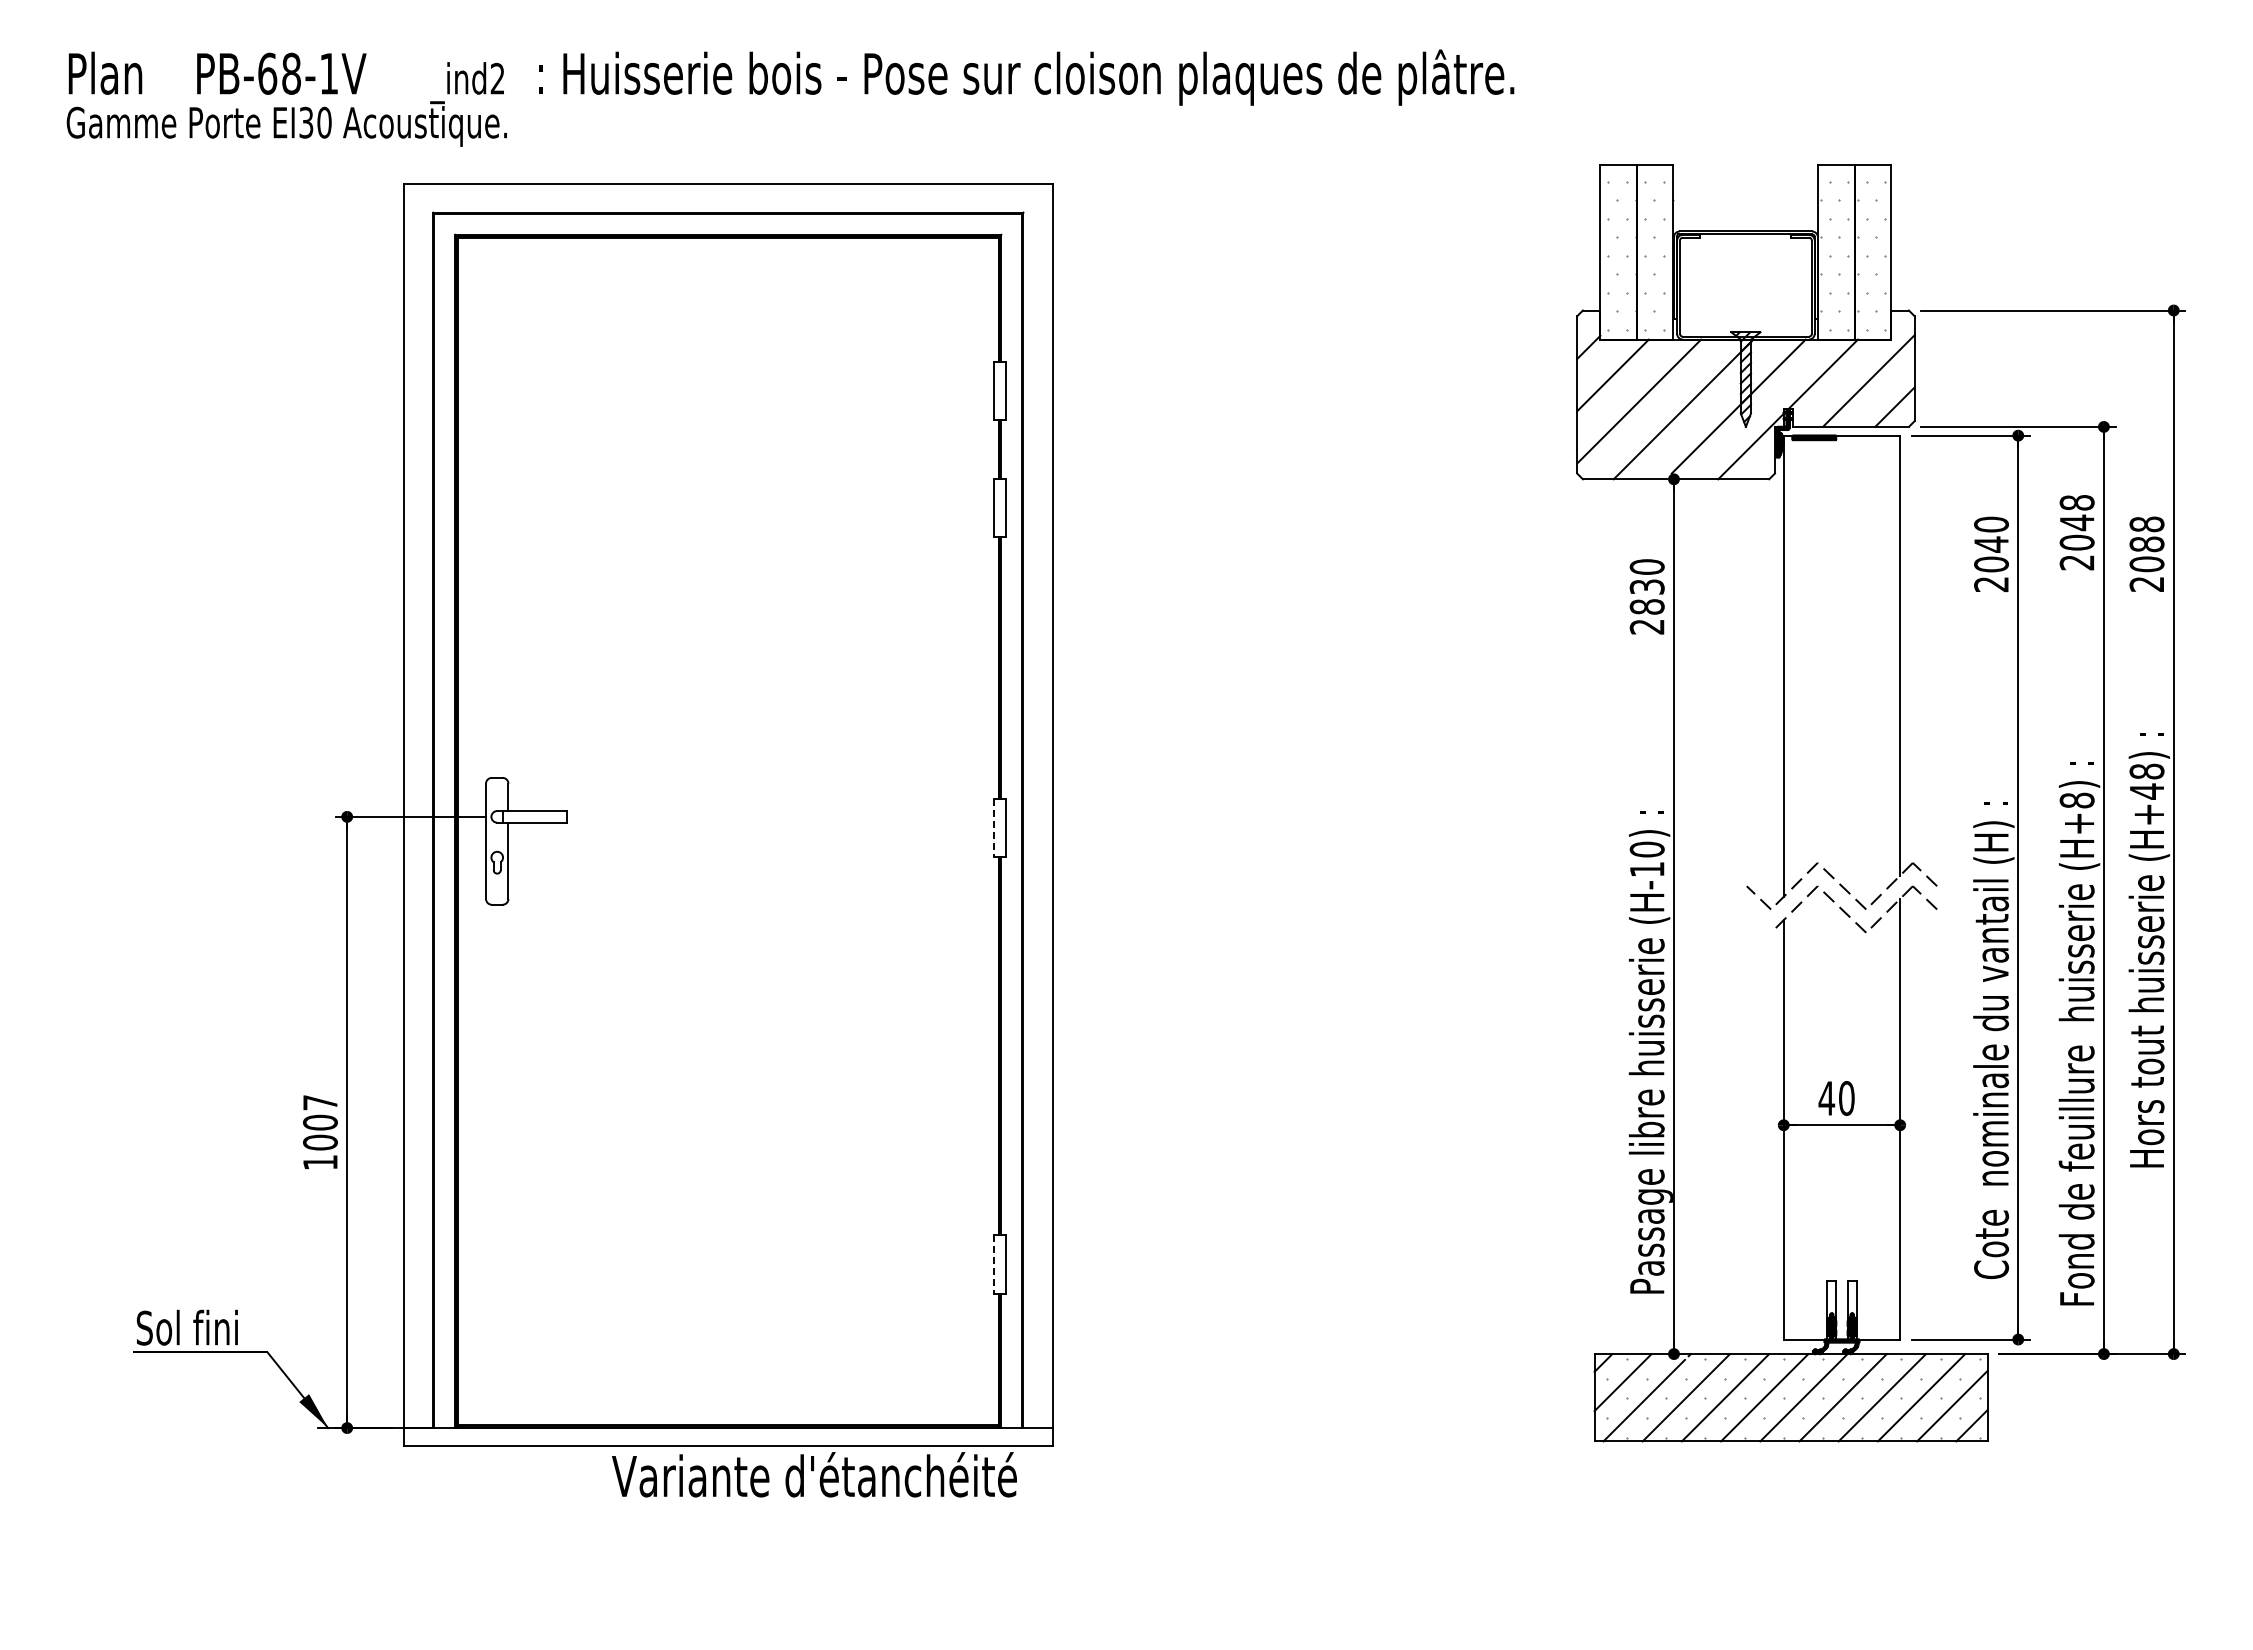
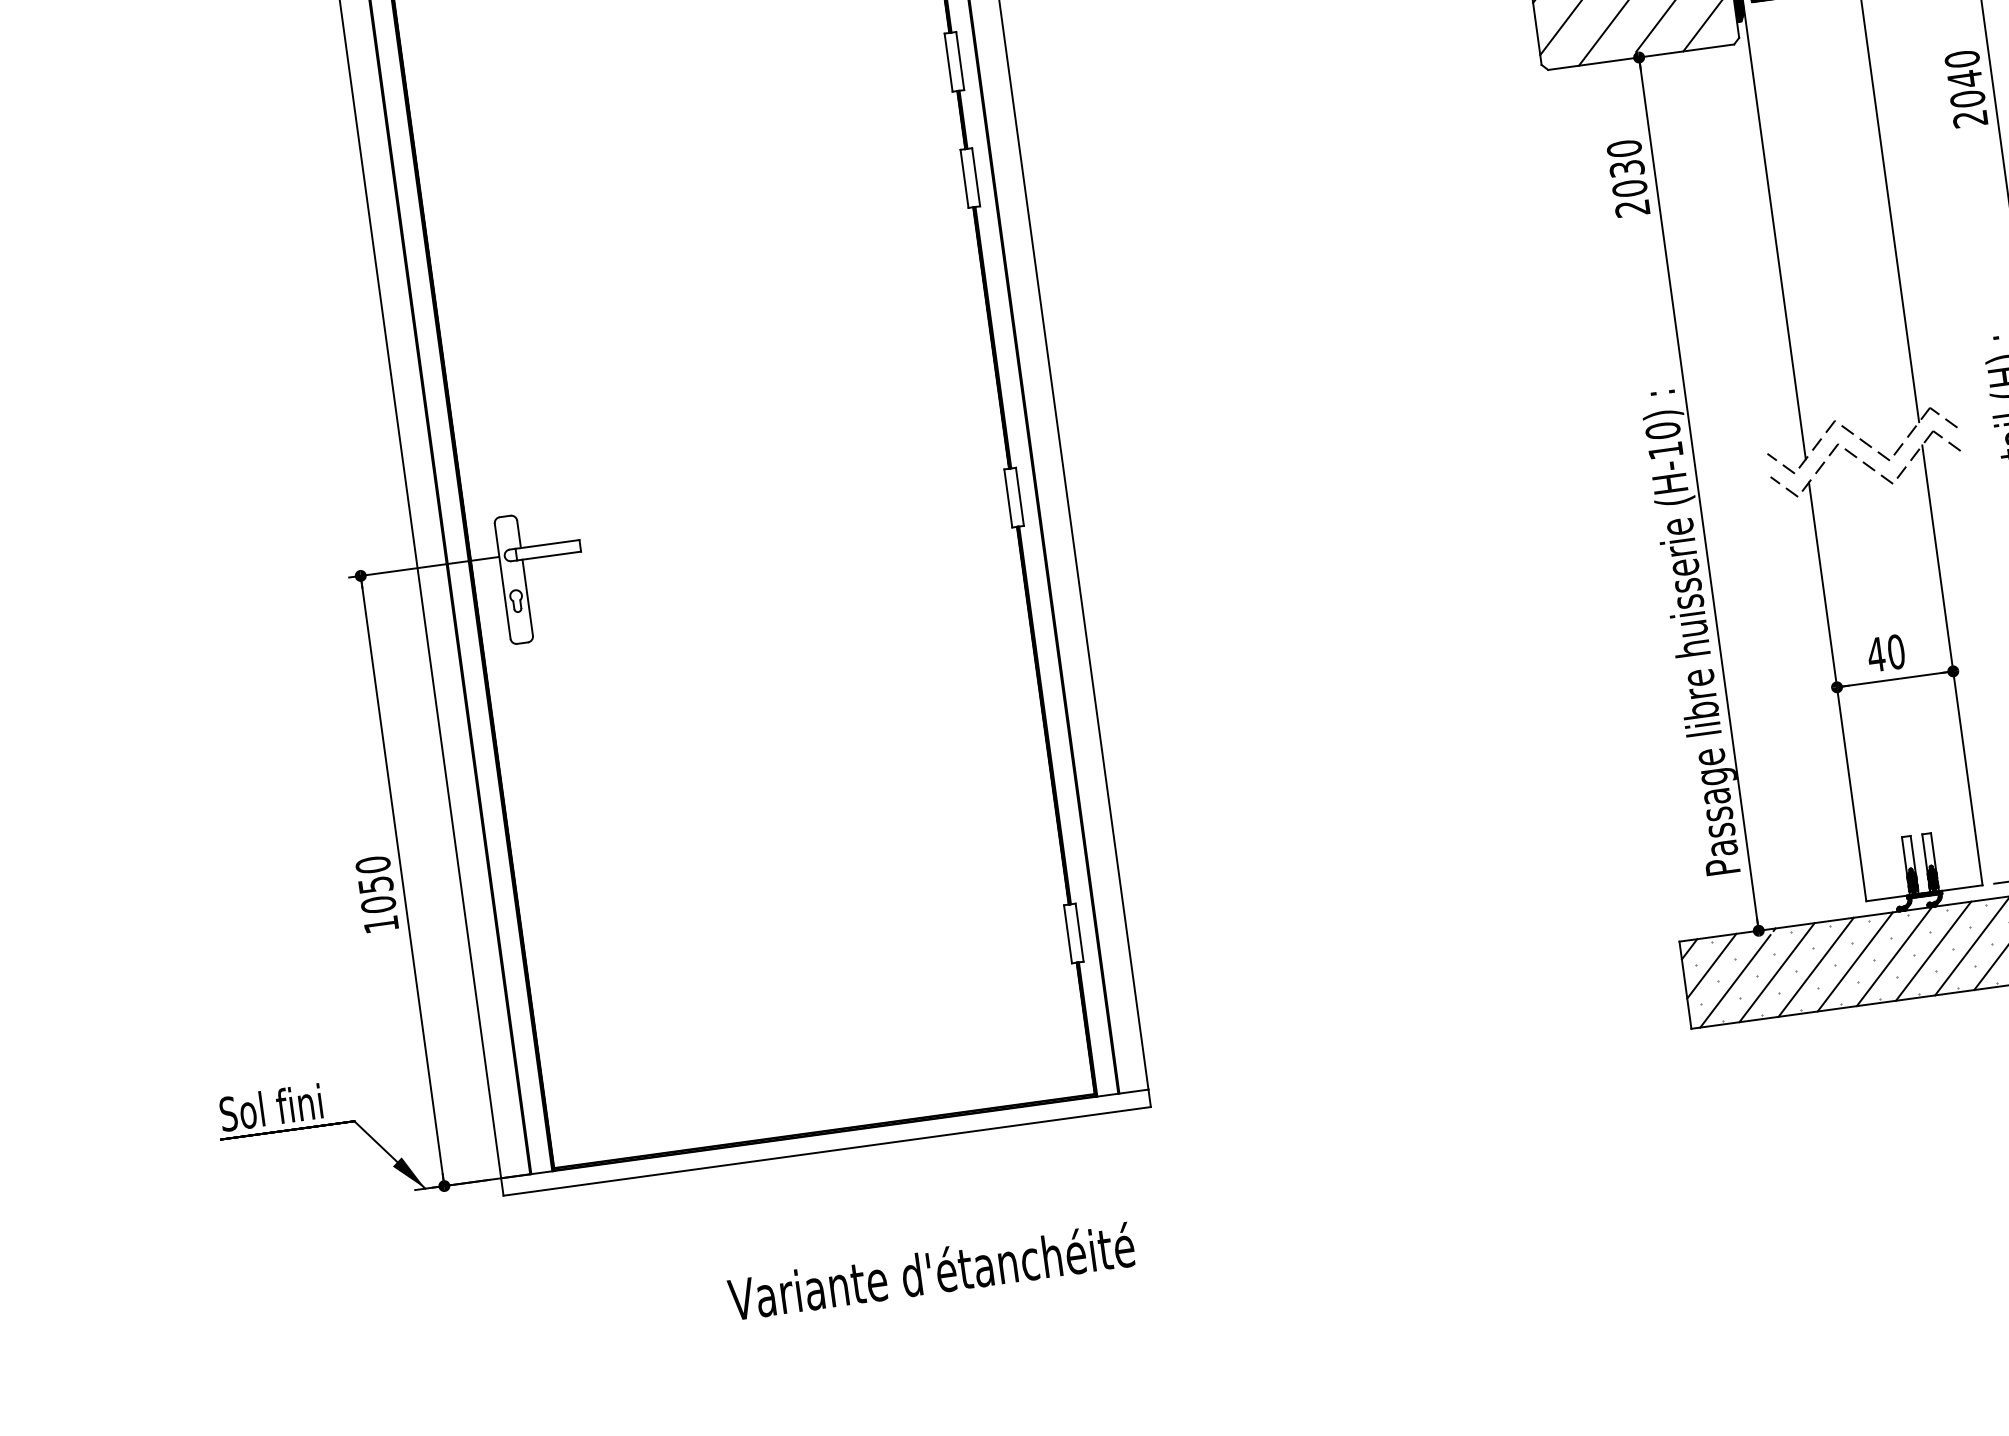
text: (1647, 606) -> (1630, 188), 2830 -> 2030
line: (994, 828) -> (1008, 499), dashed -> solid
line: (1758, 920) -> (1783, 486), added
text: (320, 1112) -> (374, 874), 1007 -> 1050
line: (994, 1265) -> (1068, 935), dashed -> solid
text: (814, 1474) -> (931, 1271), moved

